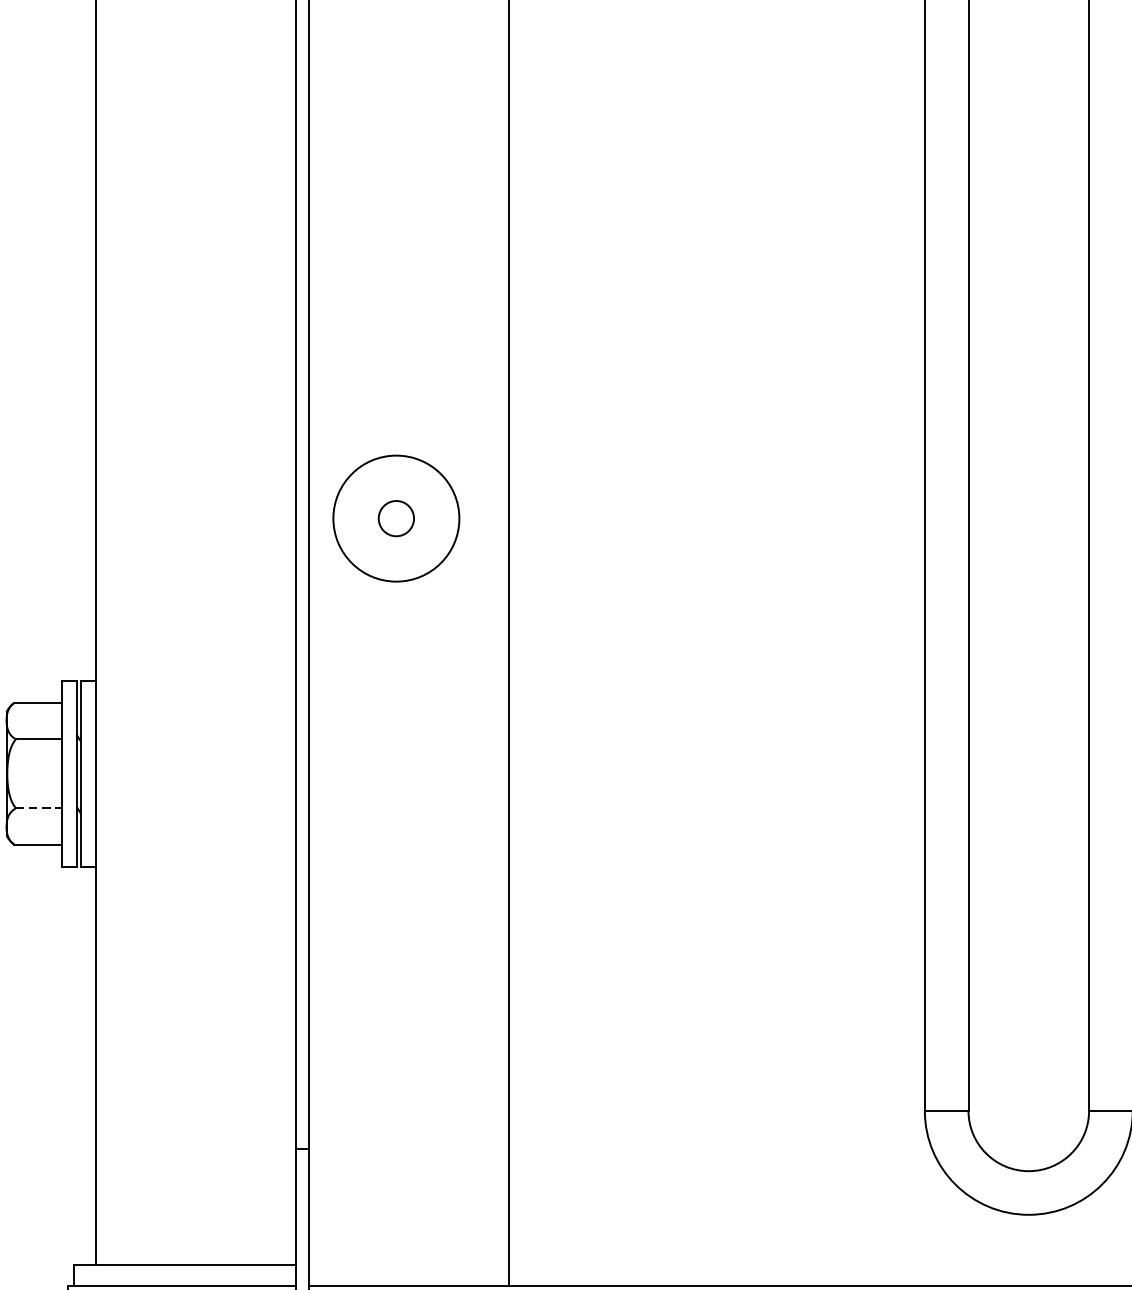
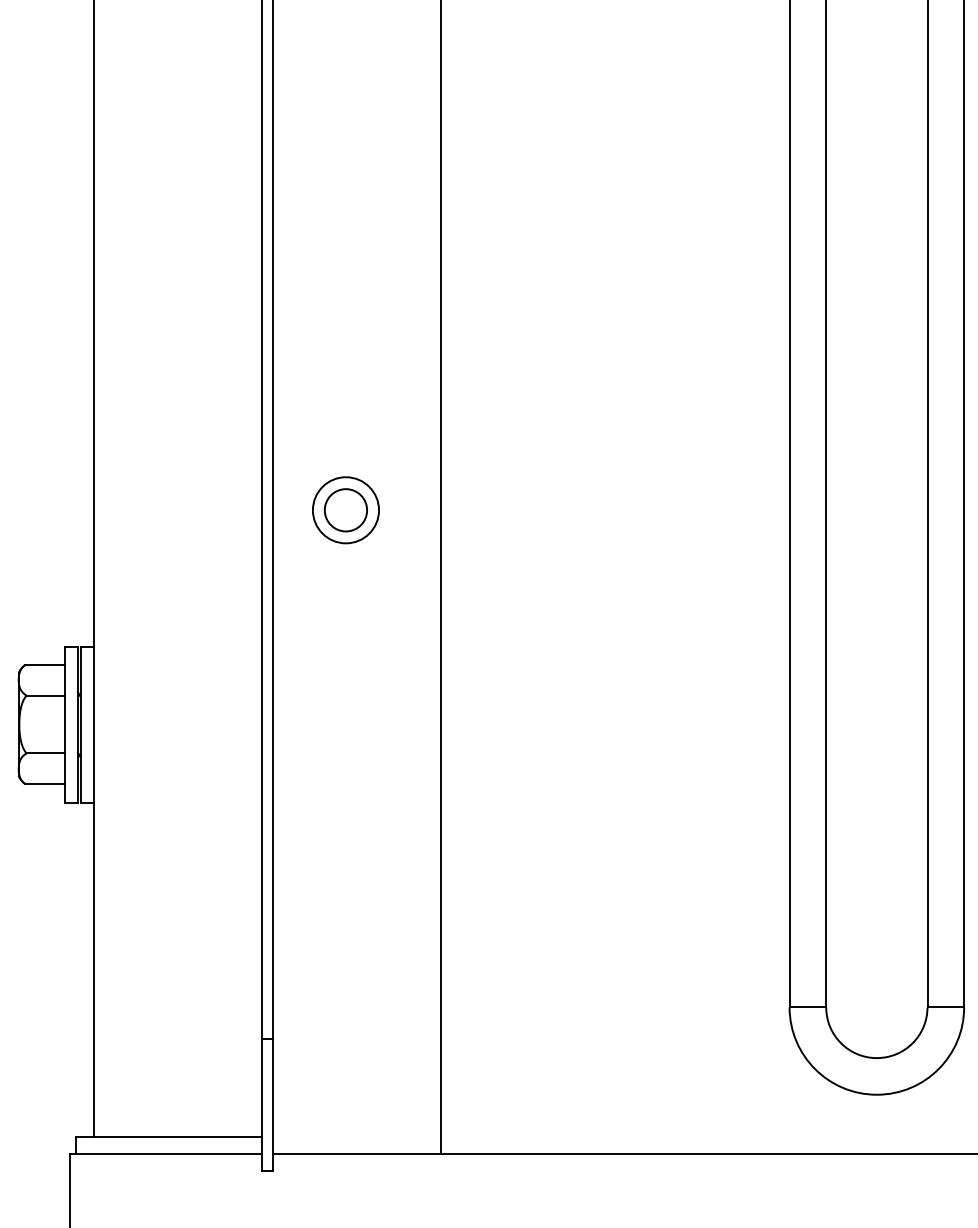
circle: (395, 518) -> (345, 510), size x0.62
circle: (395, 518) -> (345, 510), size x1.43
line: (39, 808) -> (46, 753), dashed -> solid

